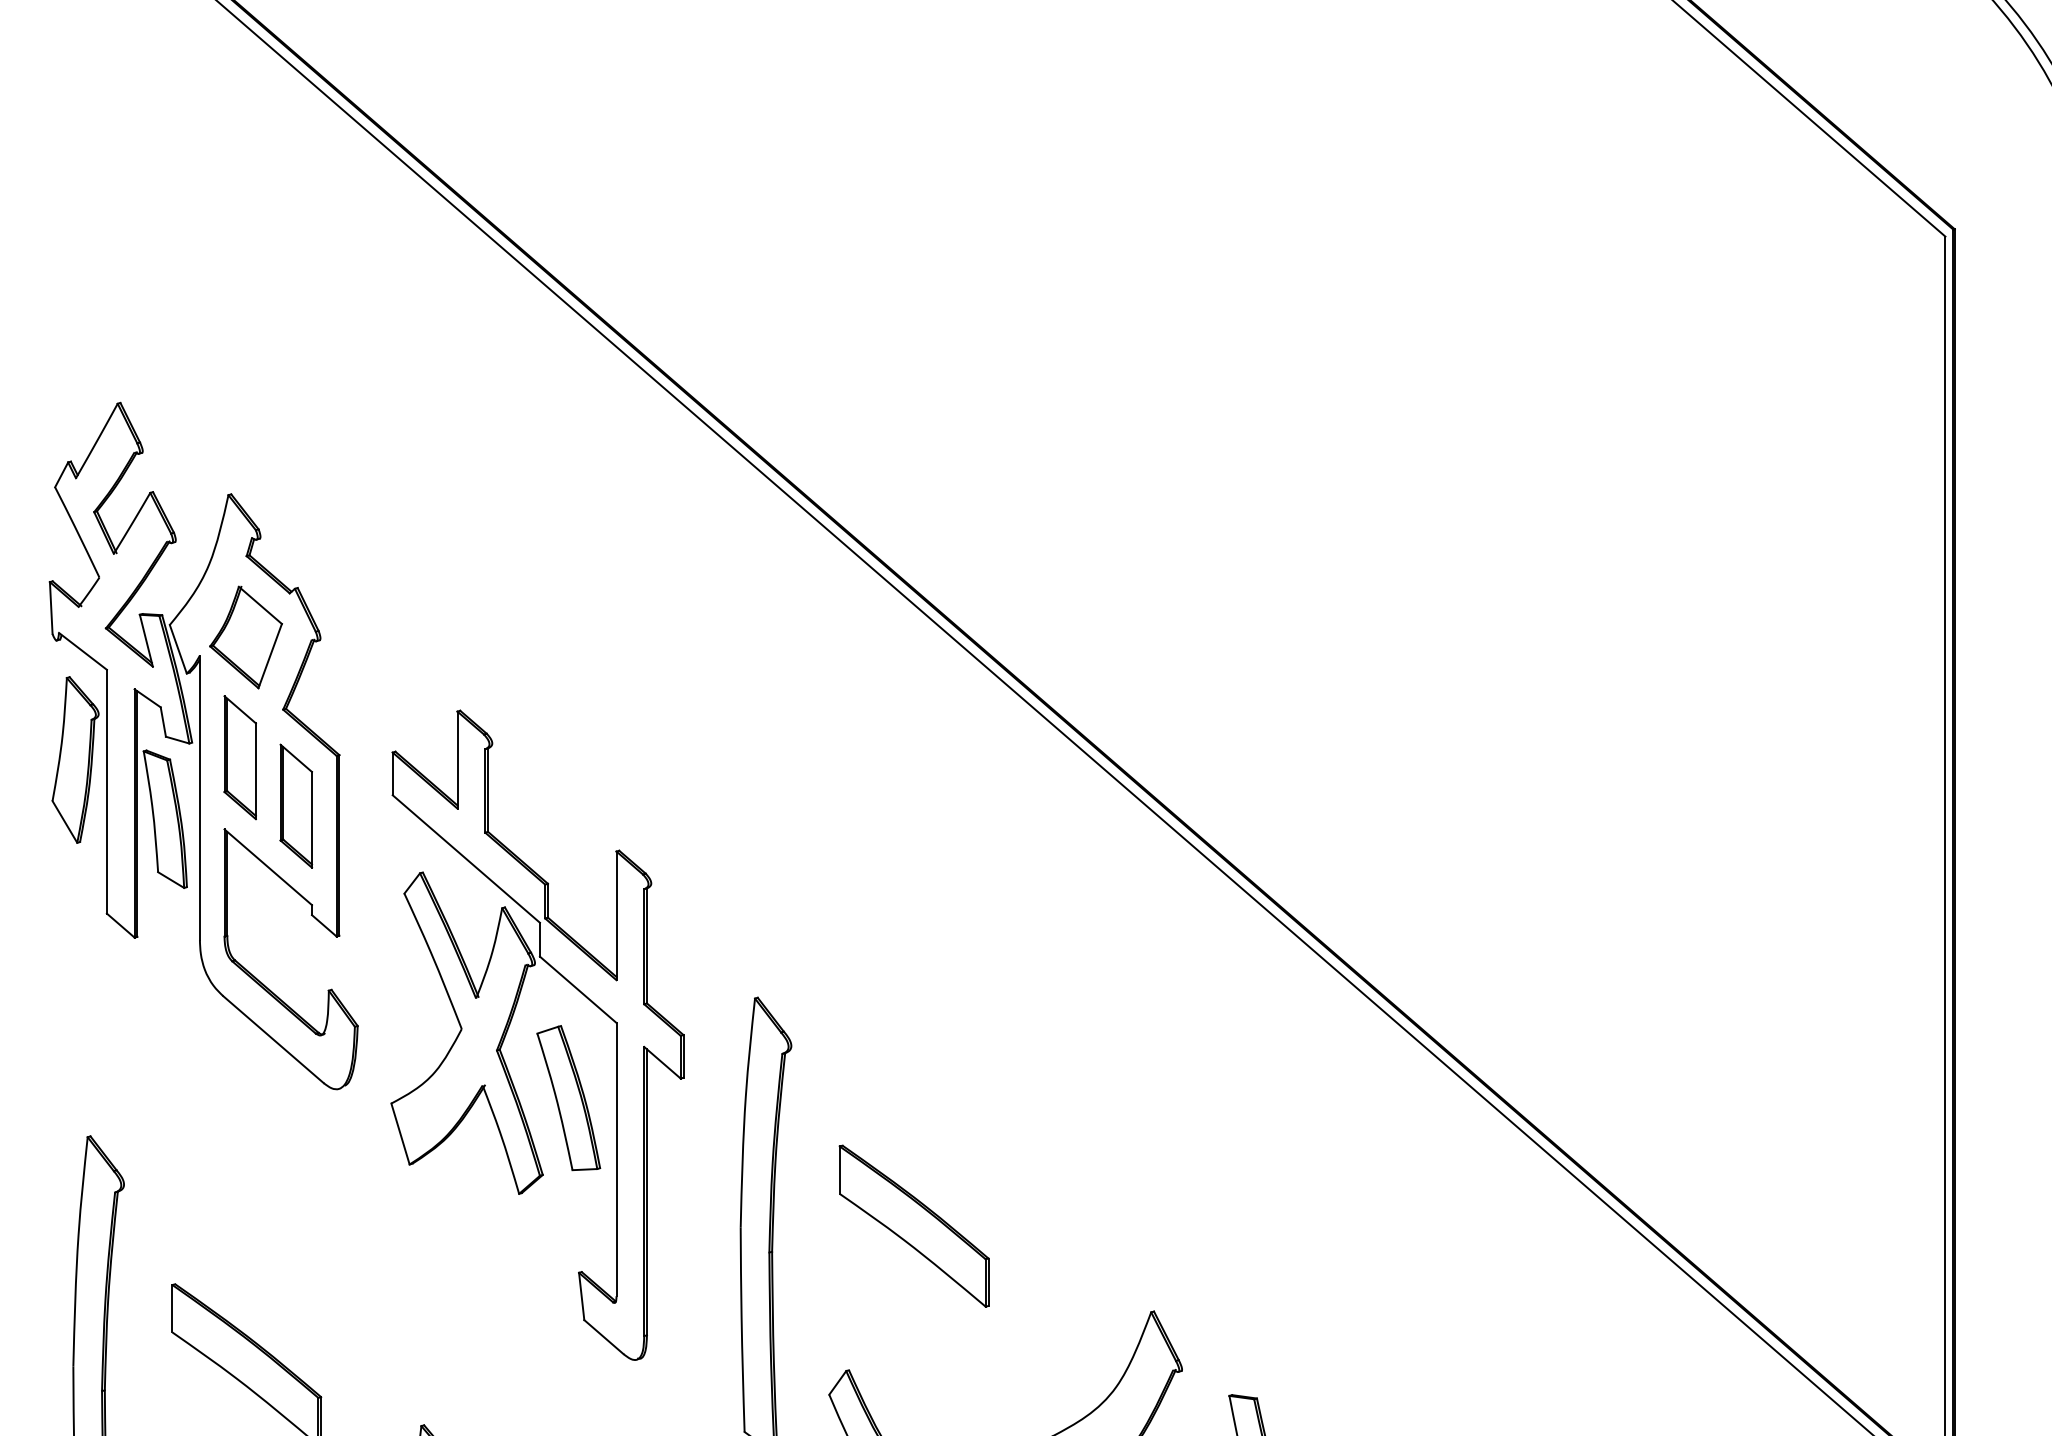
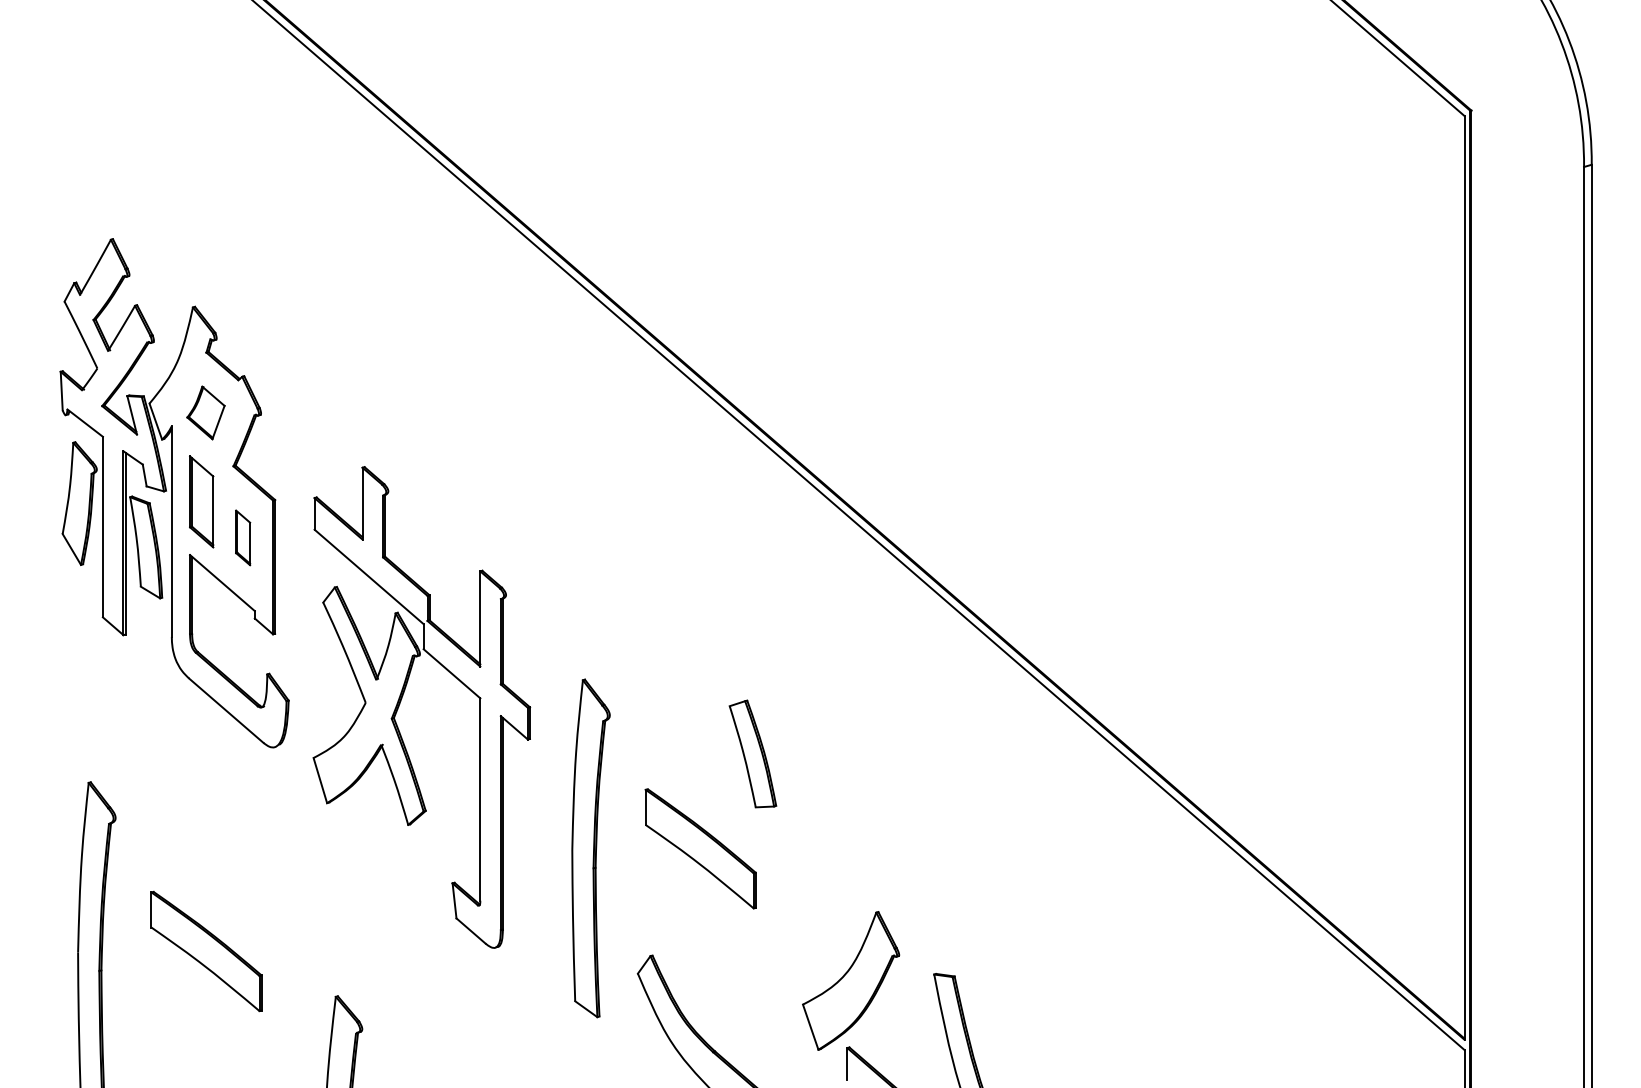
part: (245, 636) -> (205, 412), size x0.7
part: (295, 805) -> (242, 537), size x0.6
part: (568, 1097) -> (752, 753), moved

